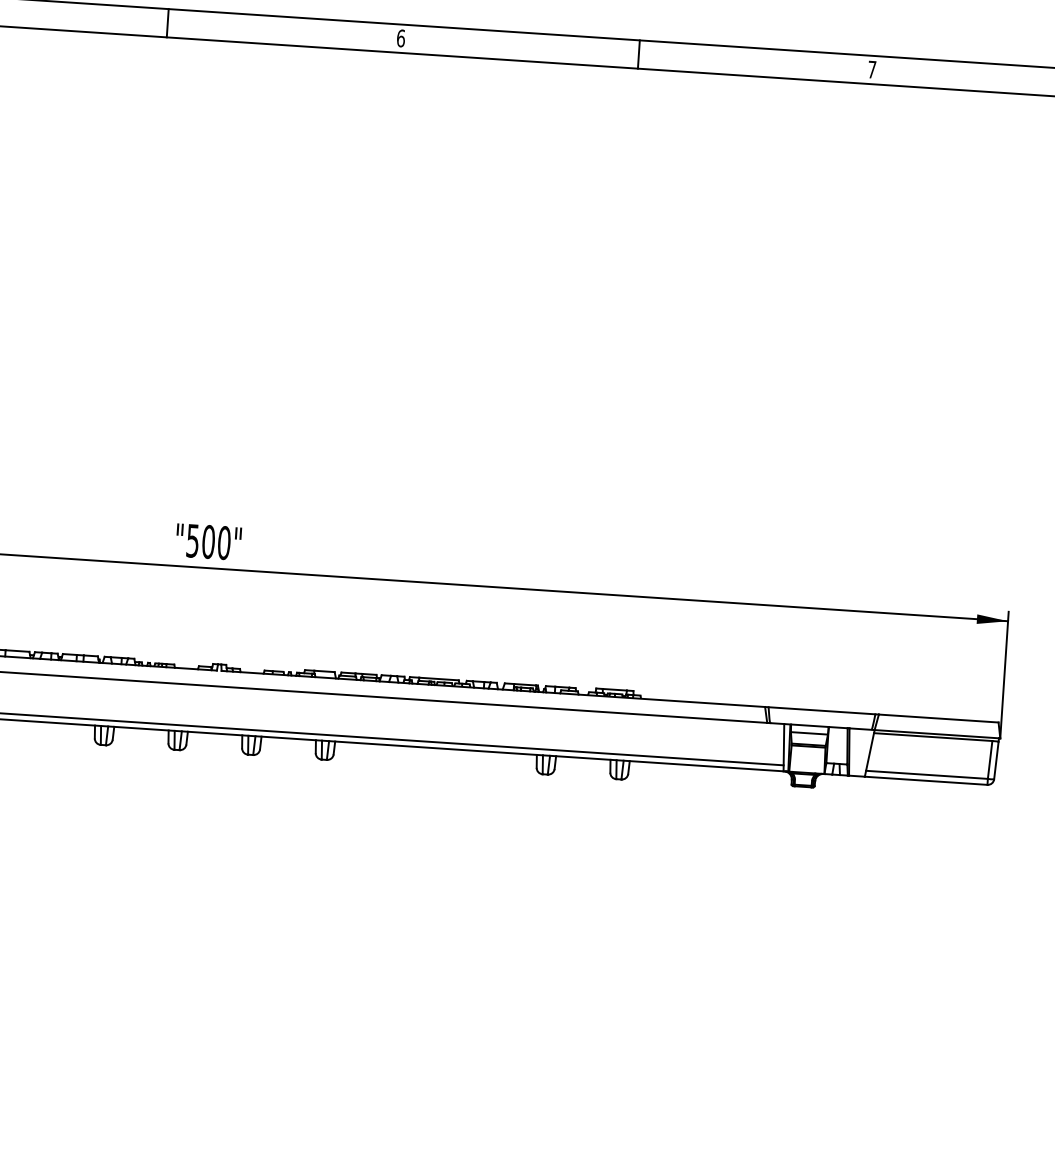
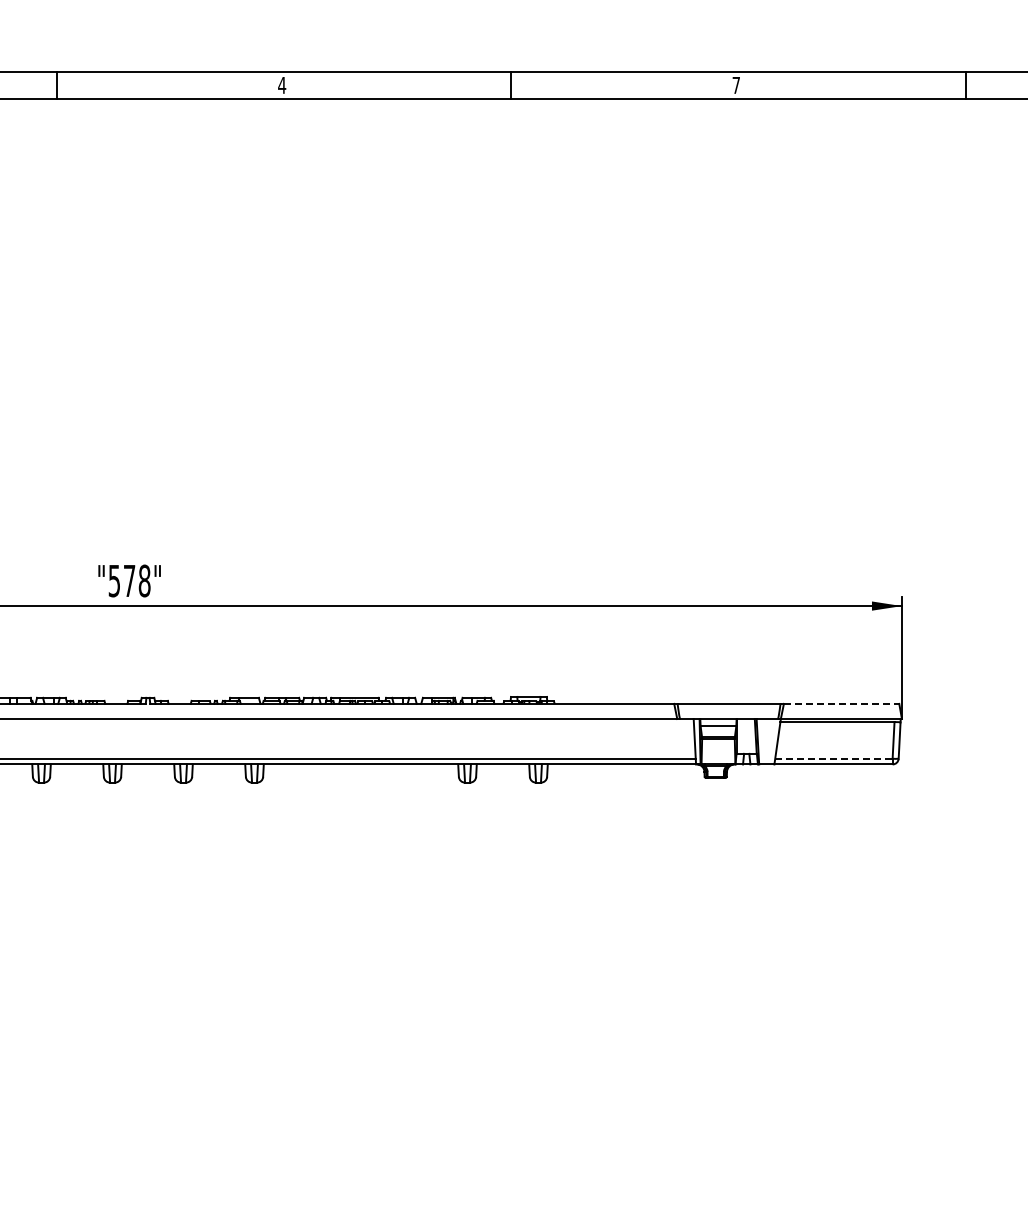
text: (401, 38) -> (282, 85), 6 -> 4
text: (215, 541) -> (136, 580), "500" -> "578"
line: (938, 718) -> (841, 703), solid -> dashed
line: (926, 774) -> (833, 758), solid -> dashed

